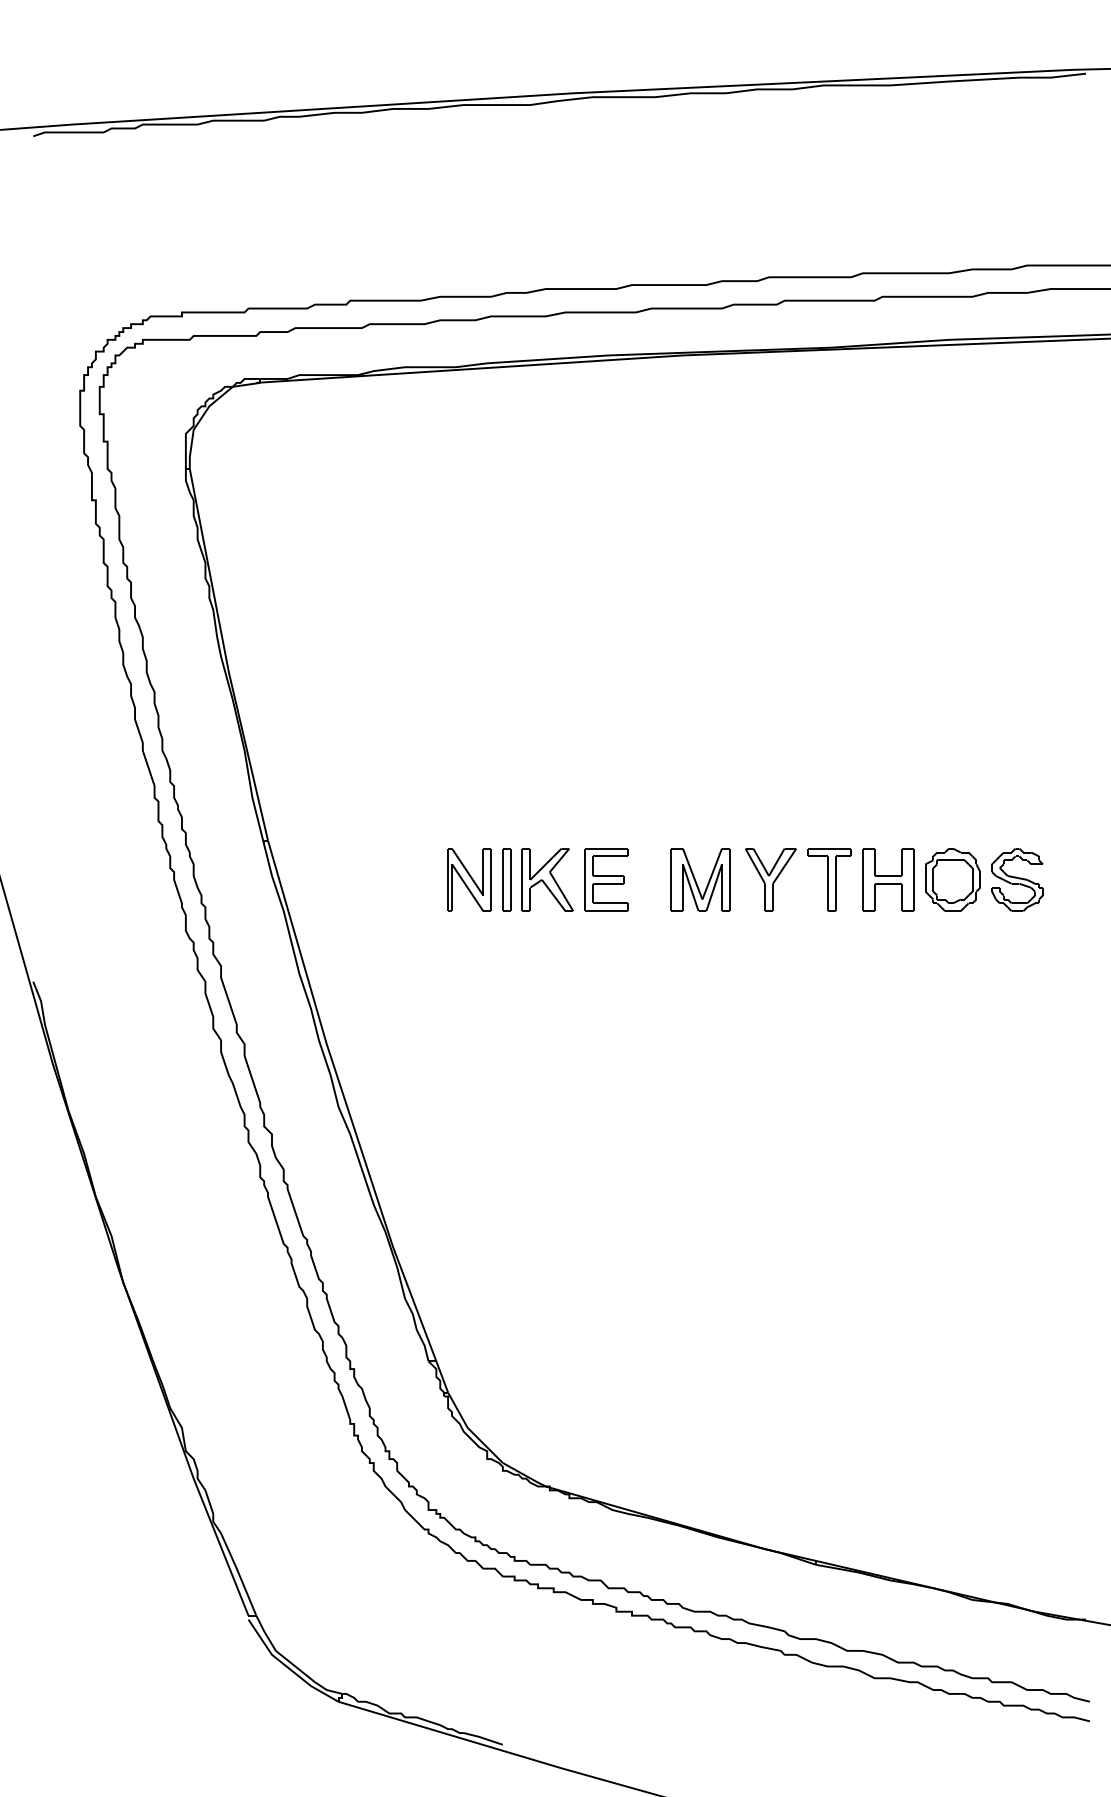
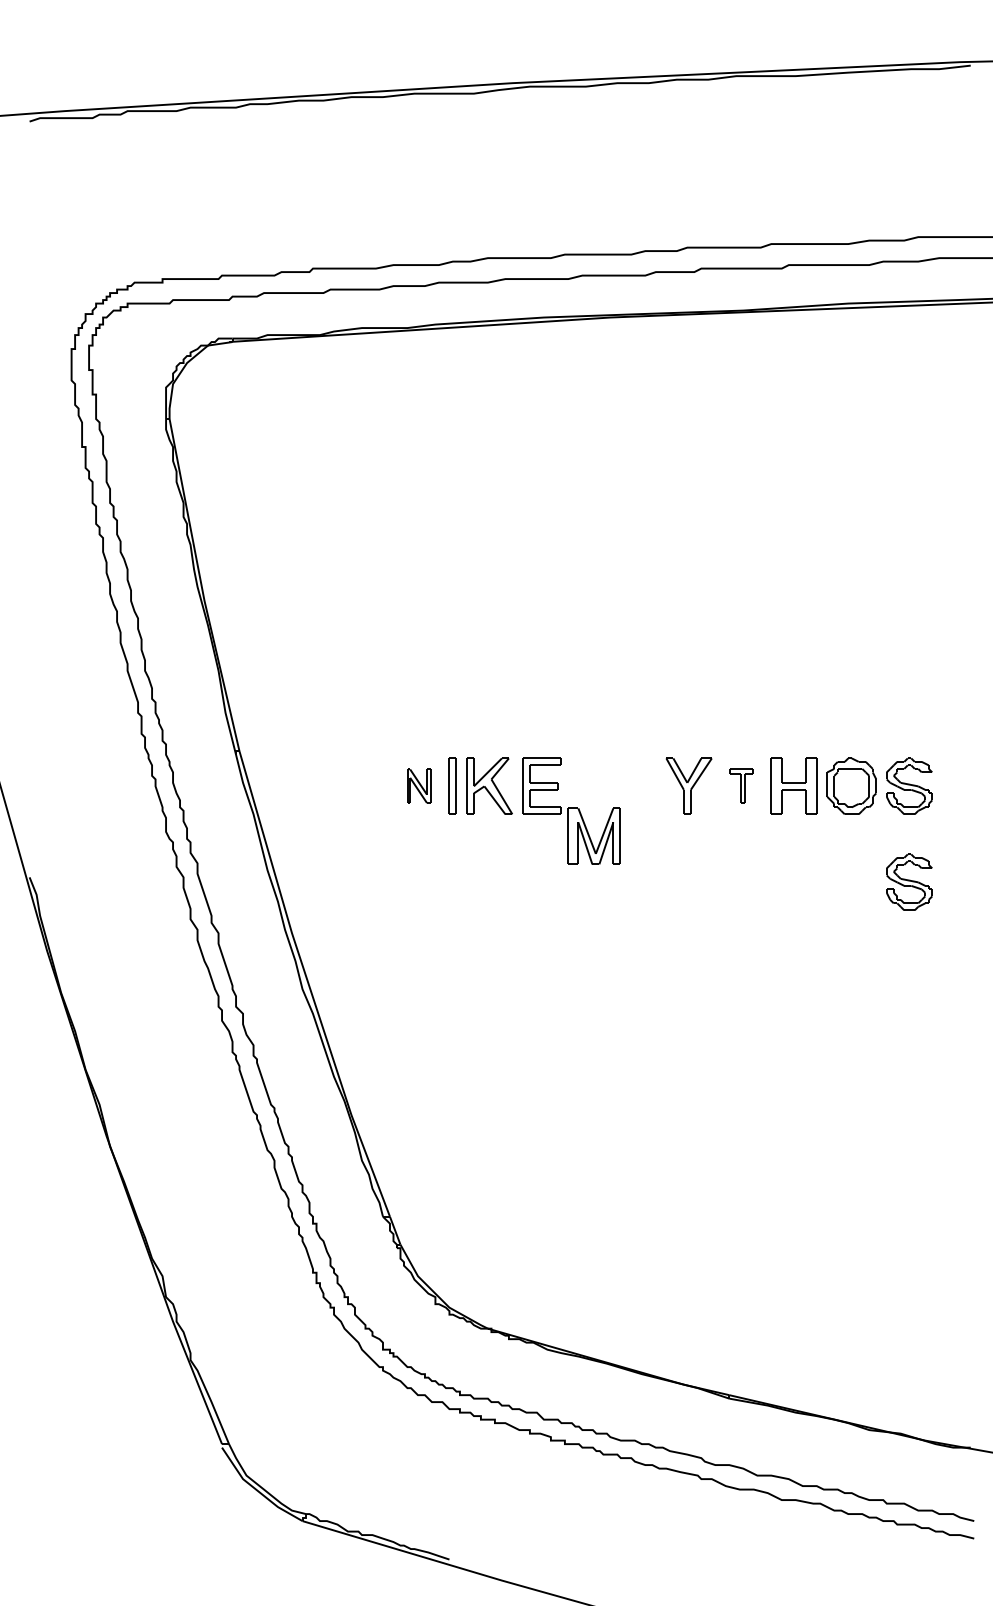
part: (469, 878) -> (419, 785), size x0.6
part: (699, 878) -> (593, 835), moved
part: (829, 878) -> (741, 785), size x0.6
part: (1017, 986) -> (909, 881), added

